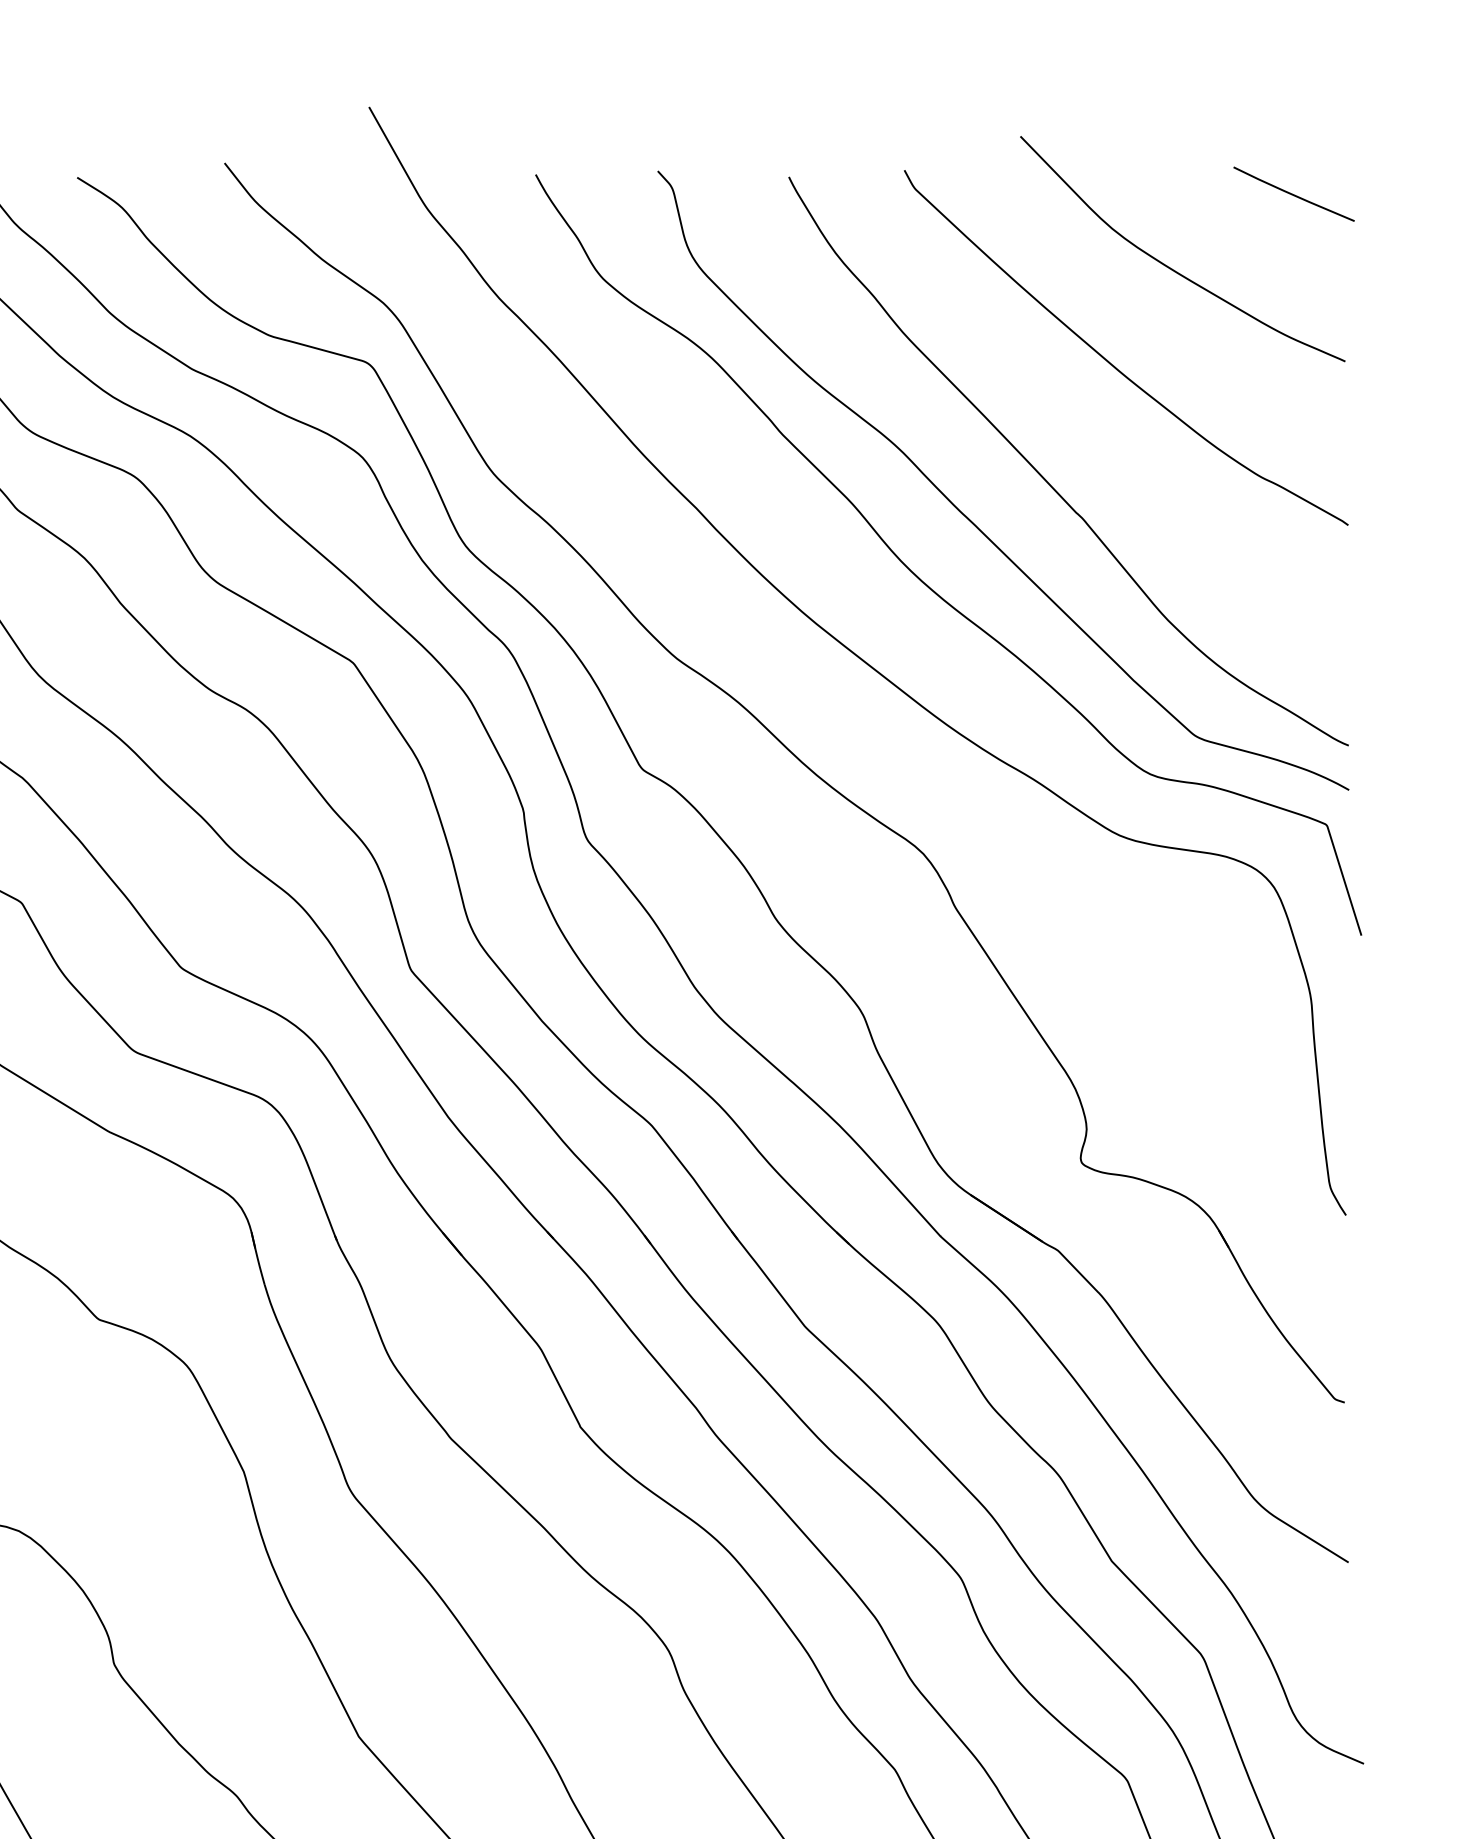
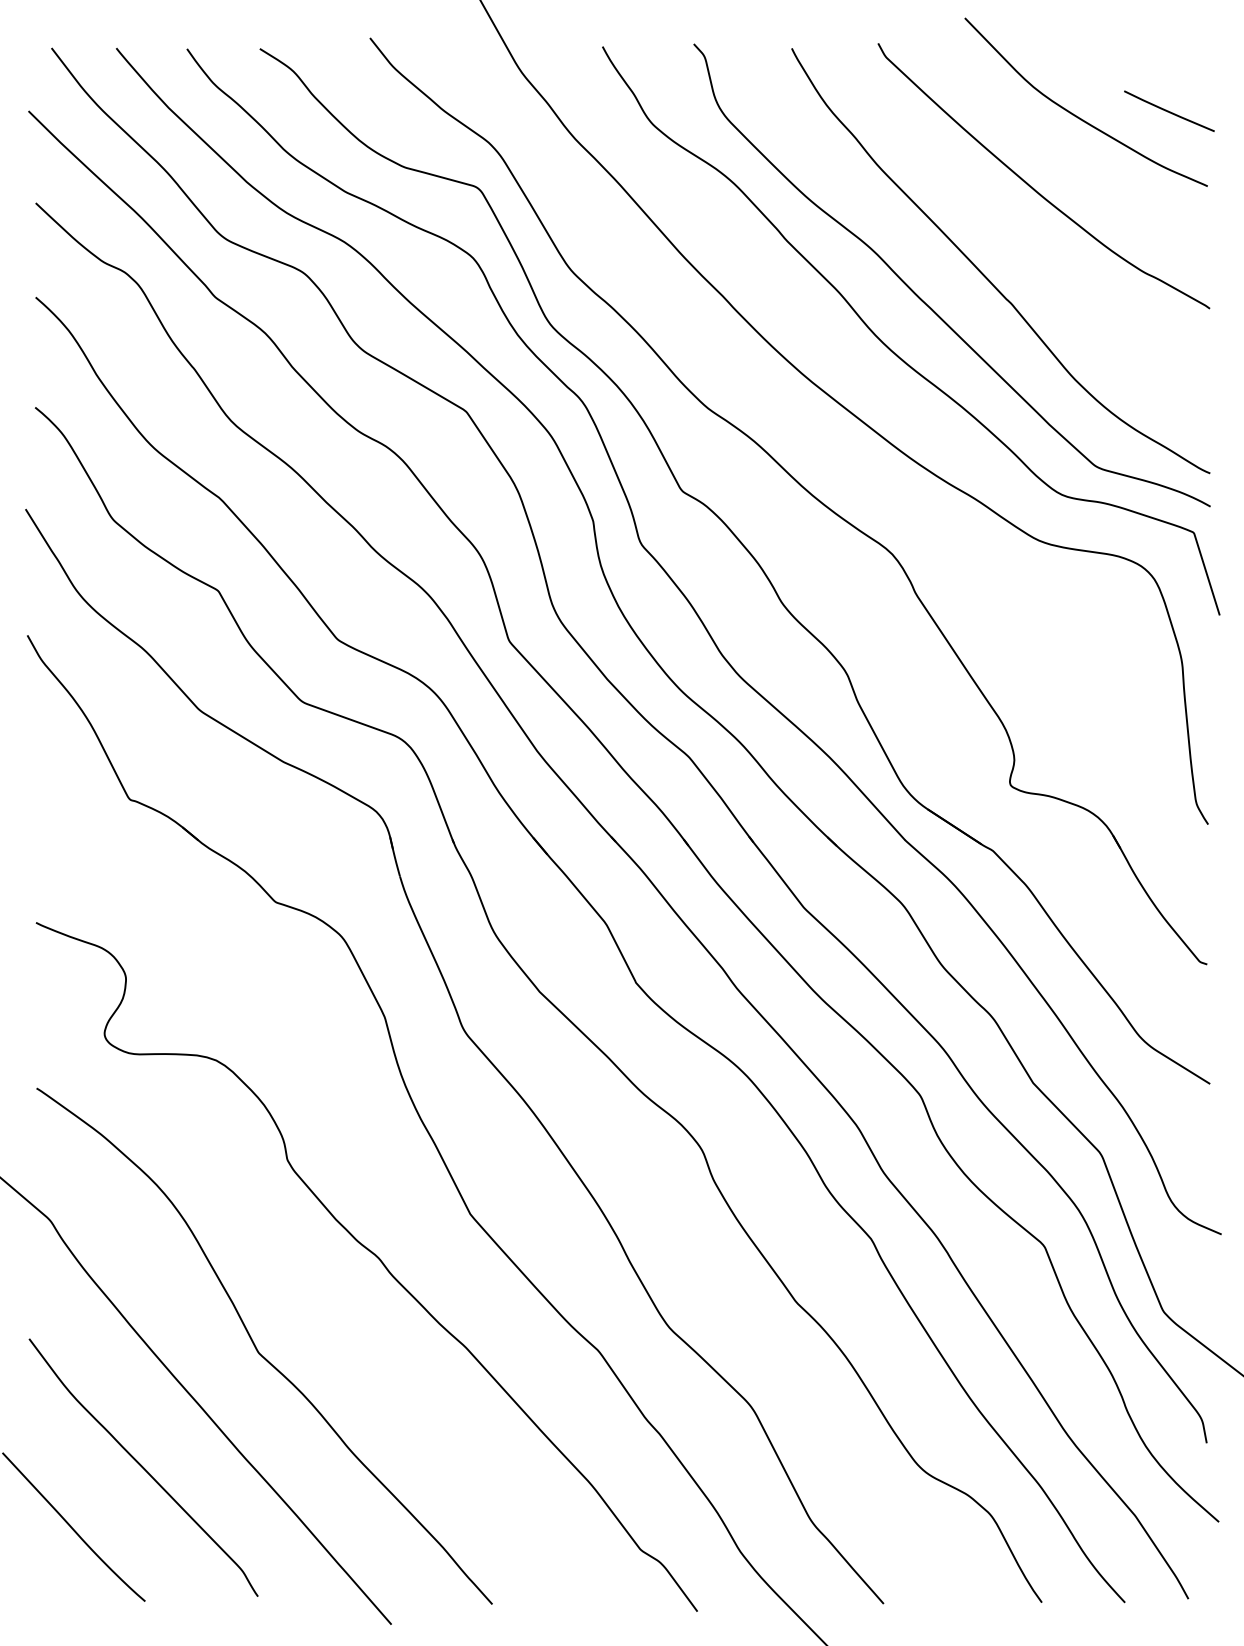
line: (1292, 193) -> (1168, 110), moved

